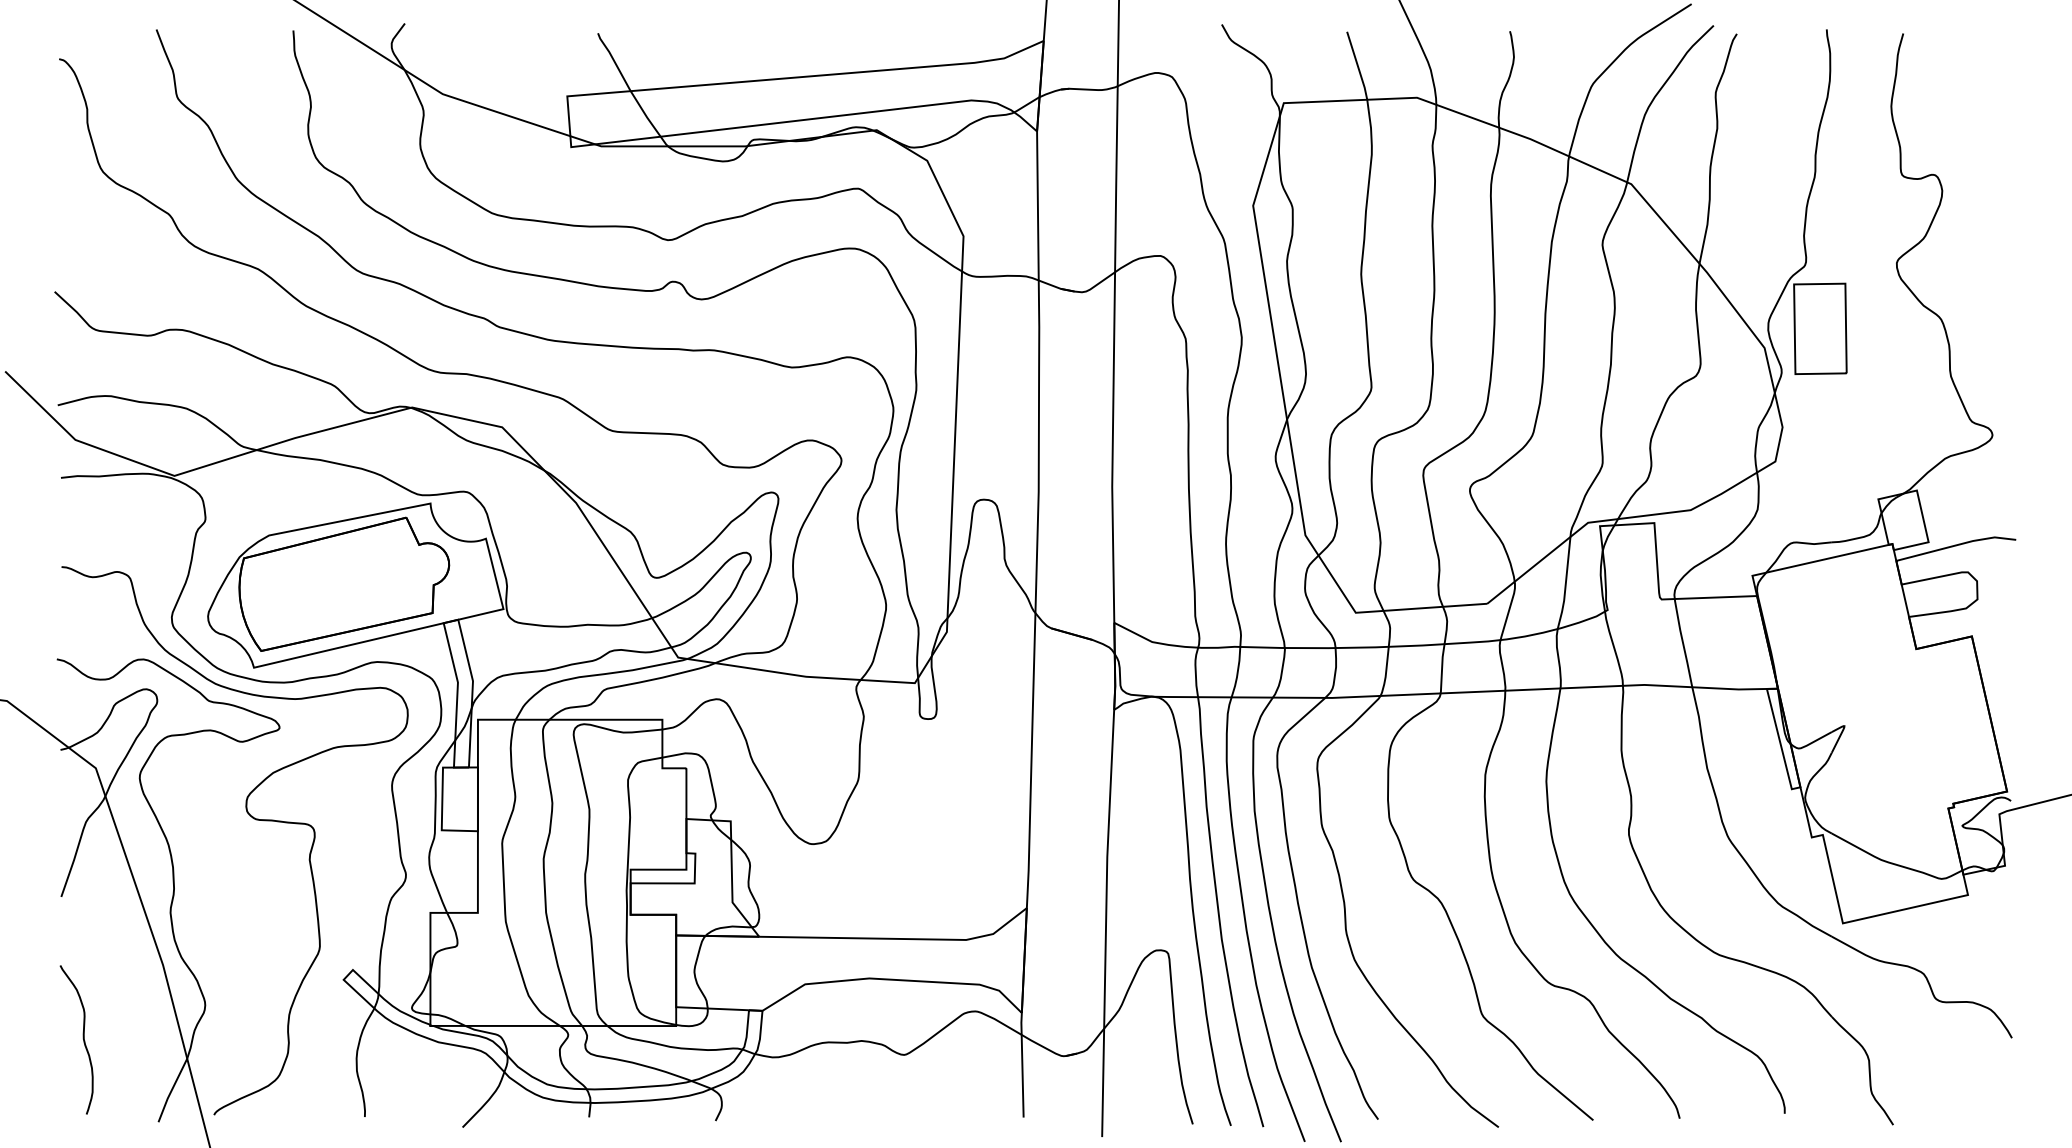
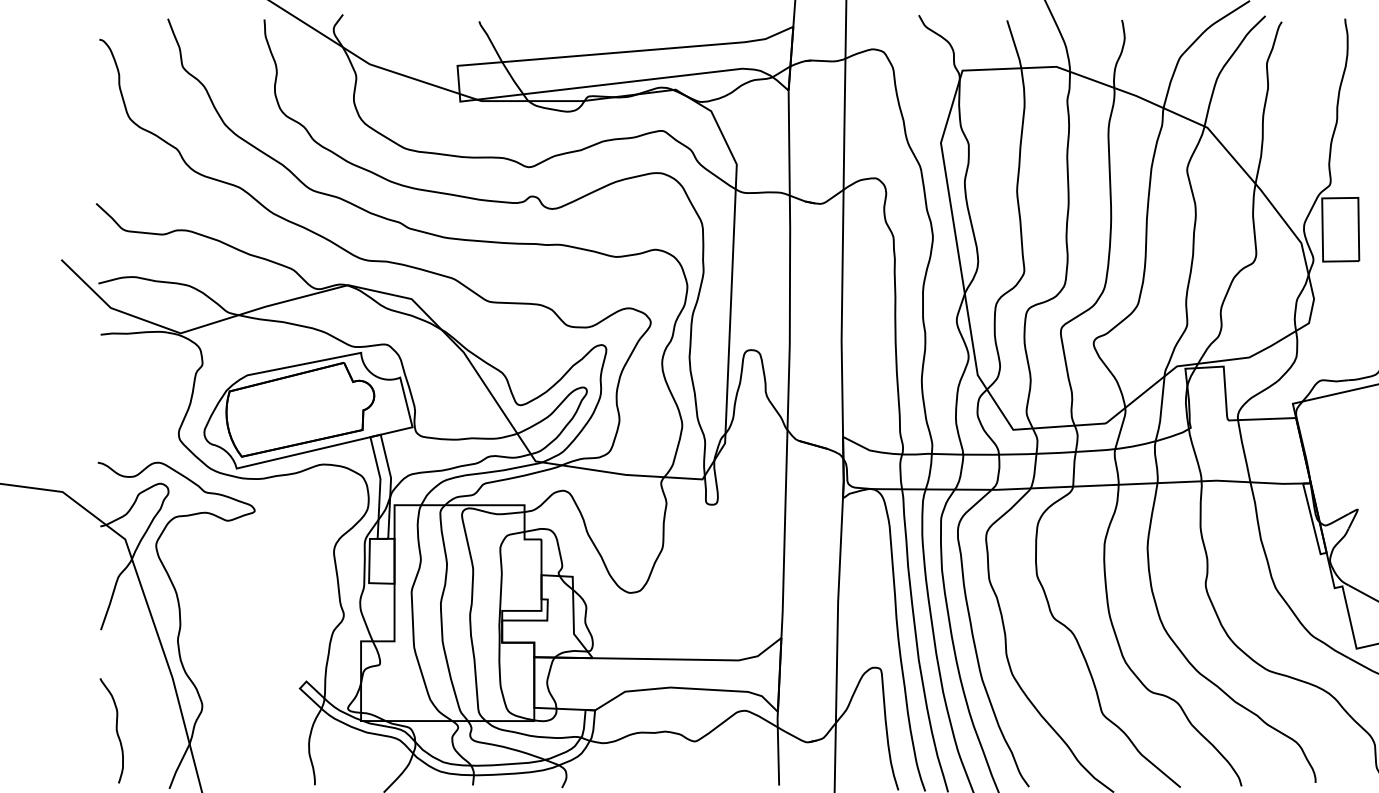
curve: (252, 818) -> (235, 574), removed

